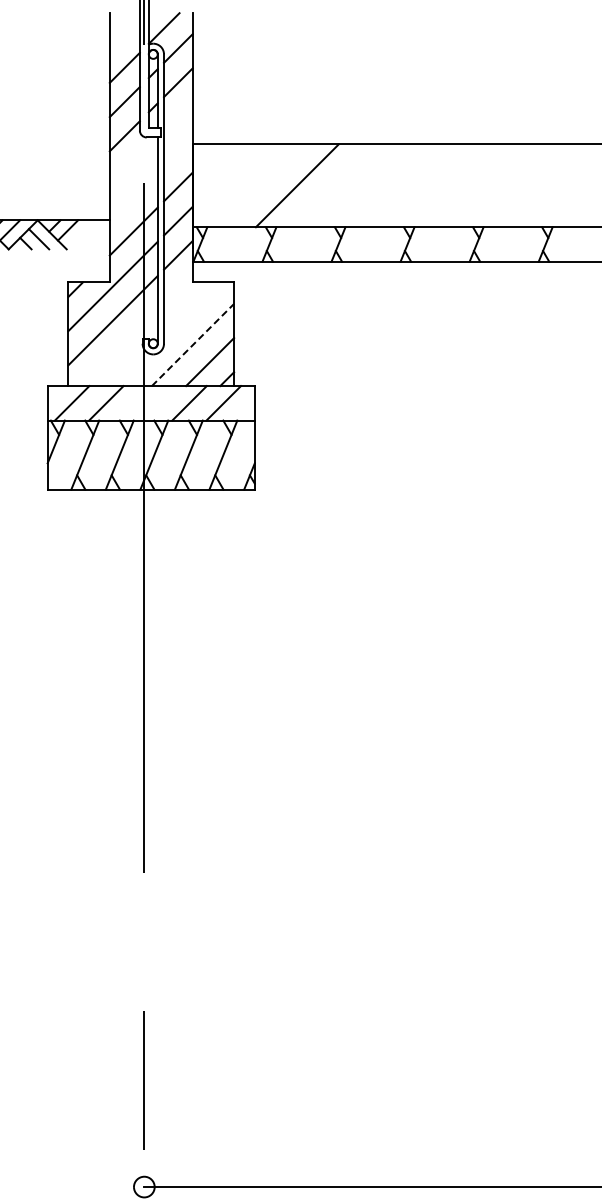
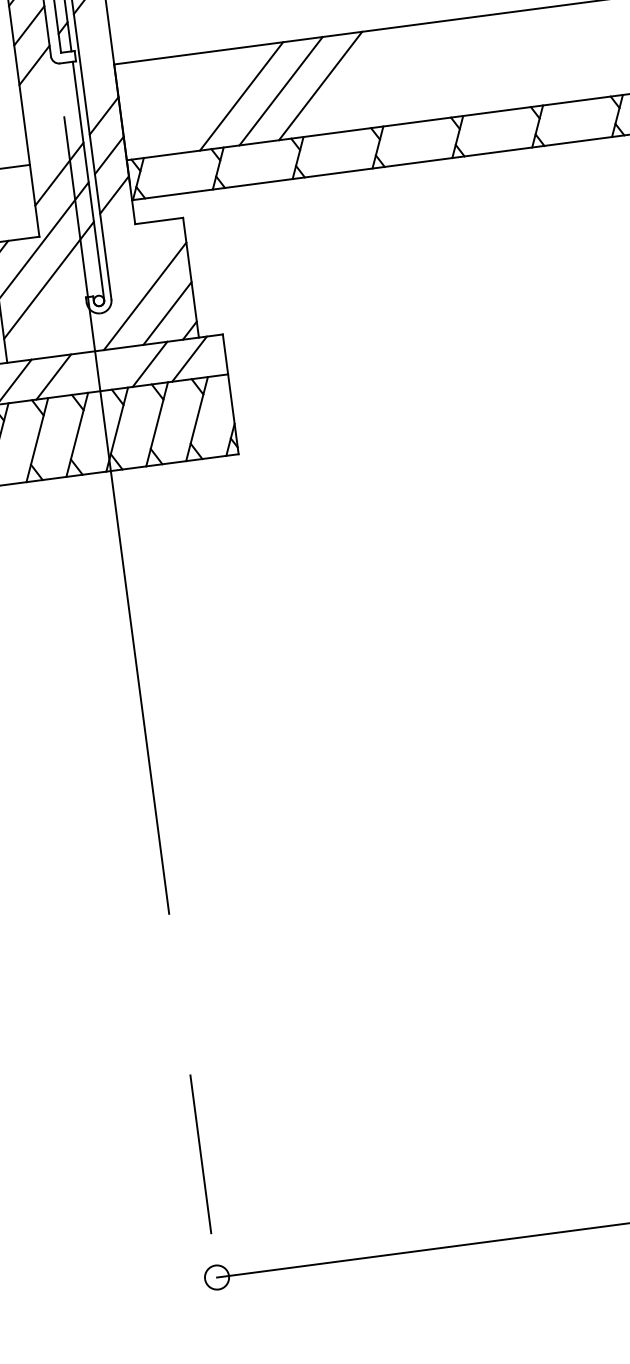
line: (331, 185) -> (280, 90), added
line: (365, 185) -> (320, 85), added
line: (193, 344) -> (145, 295), dashed -> solid

